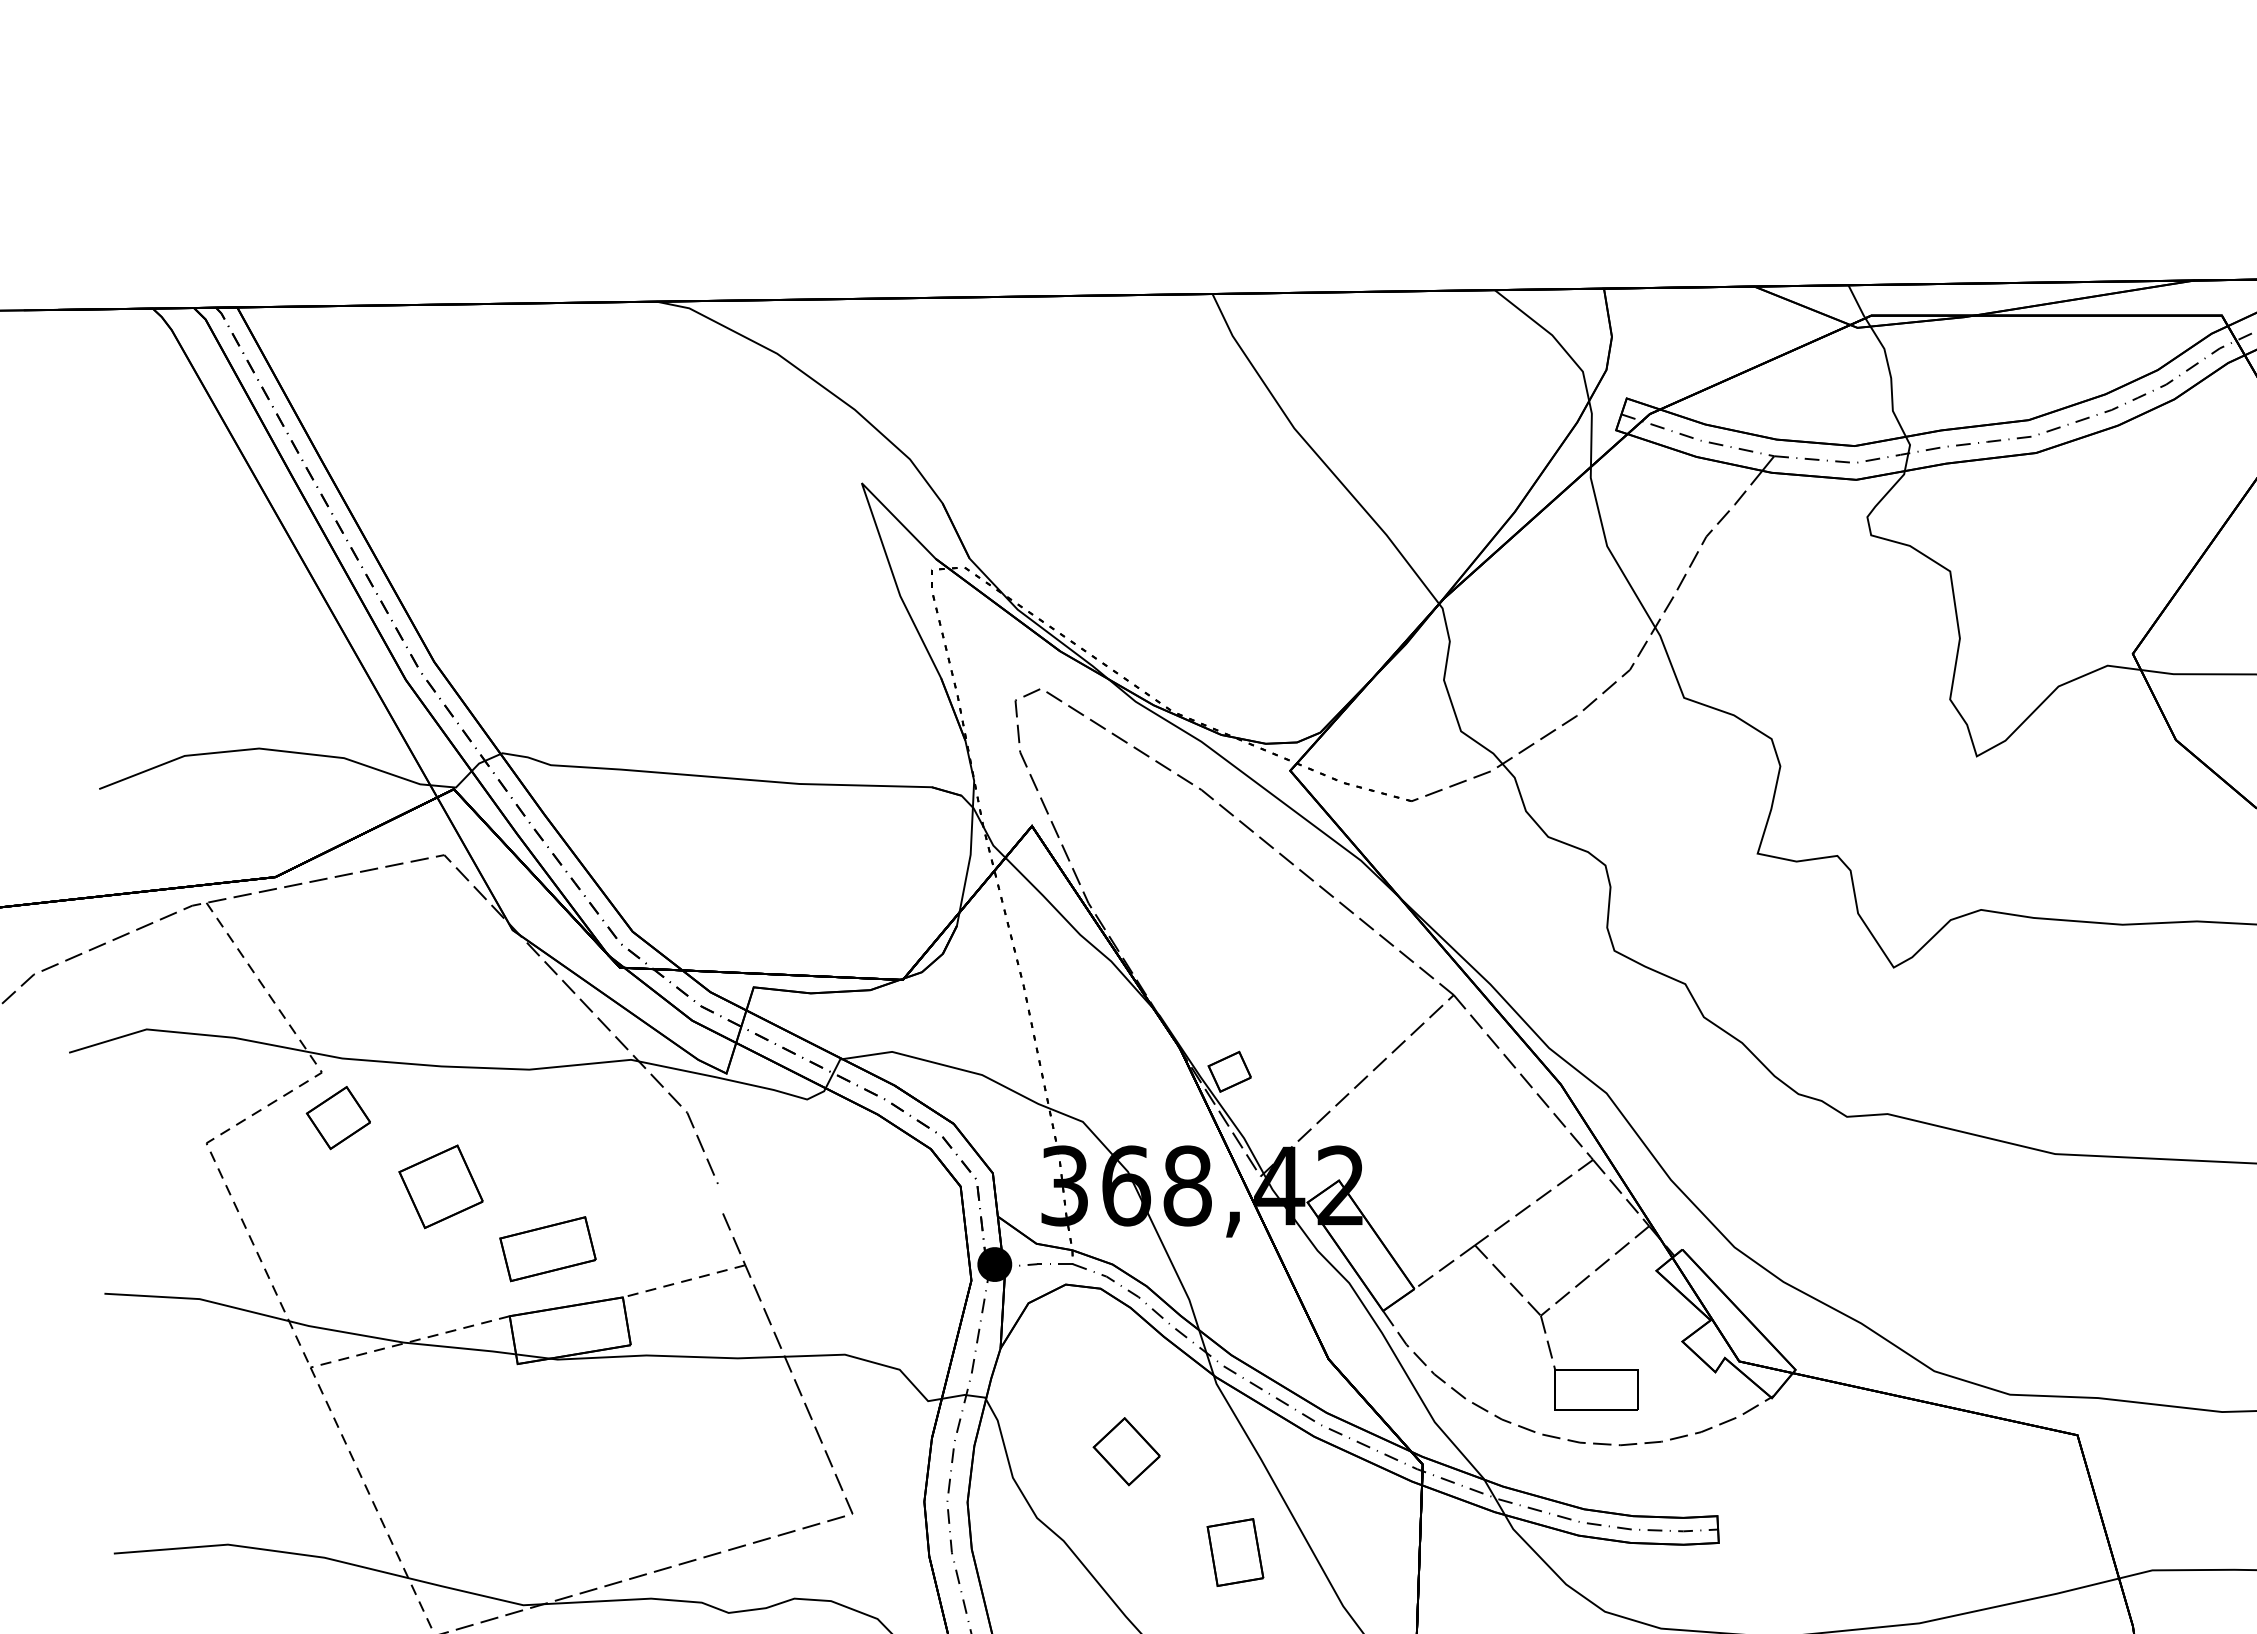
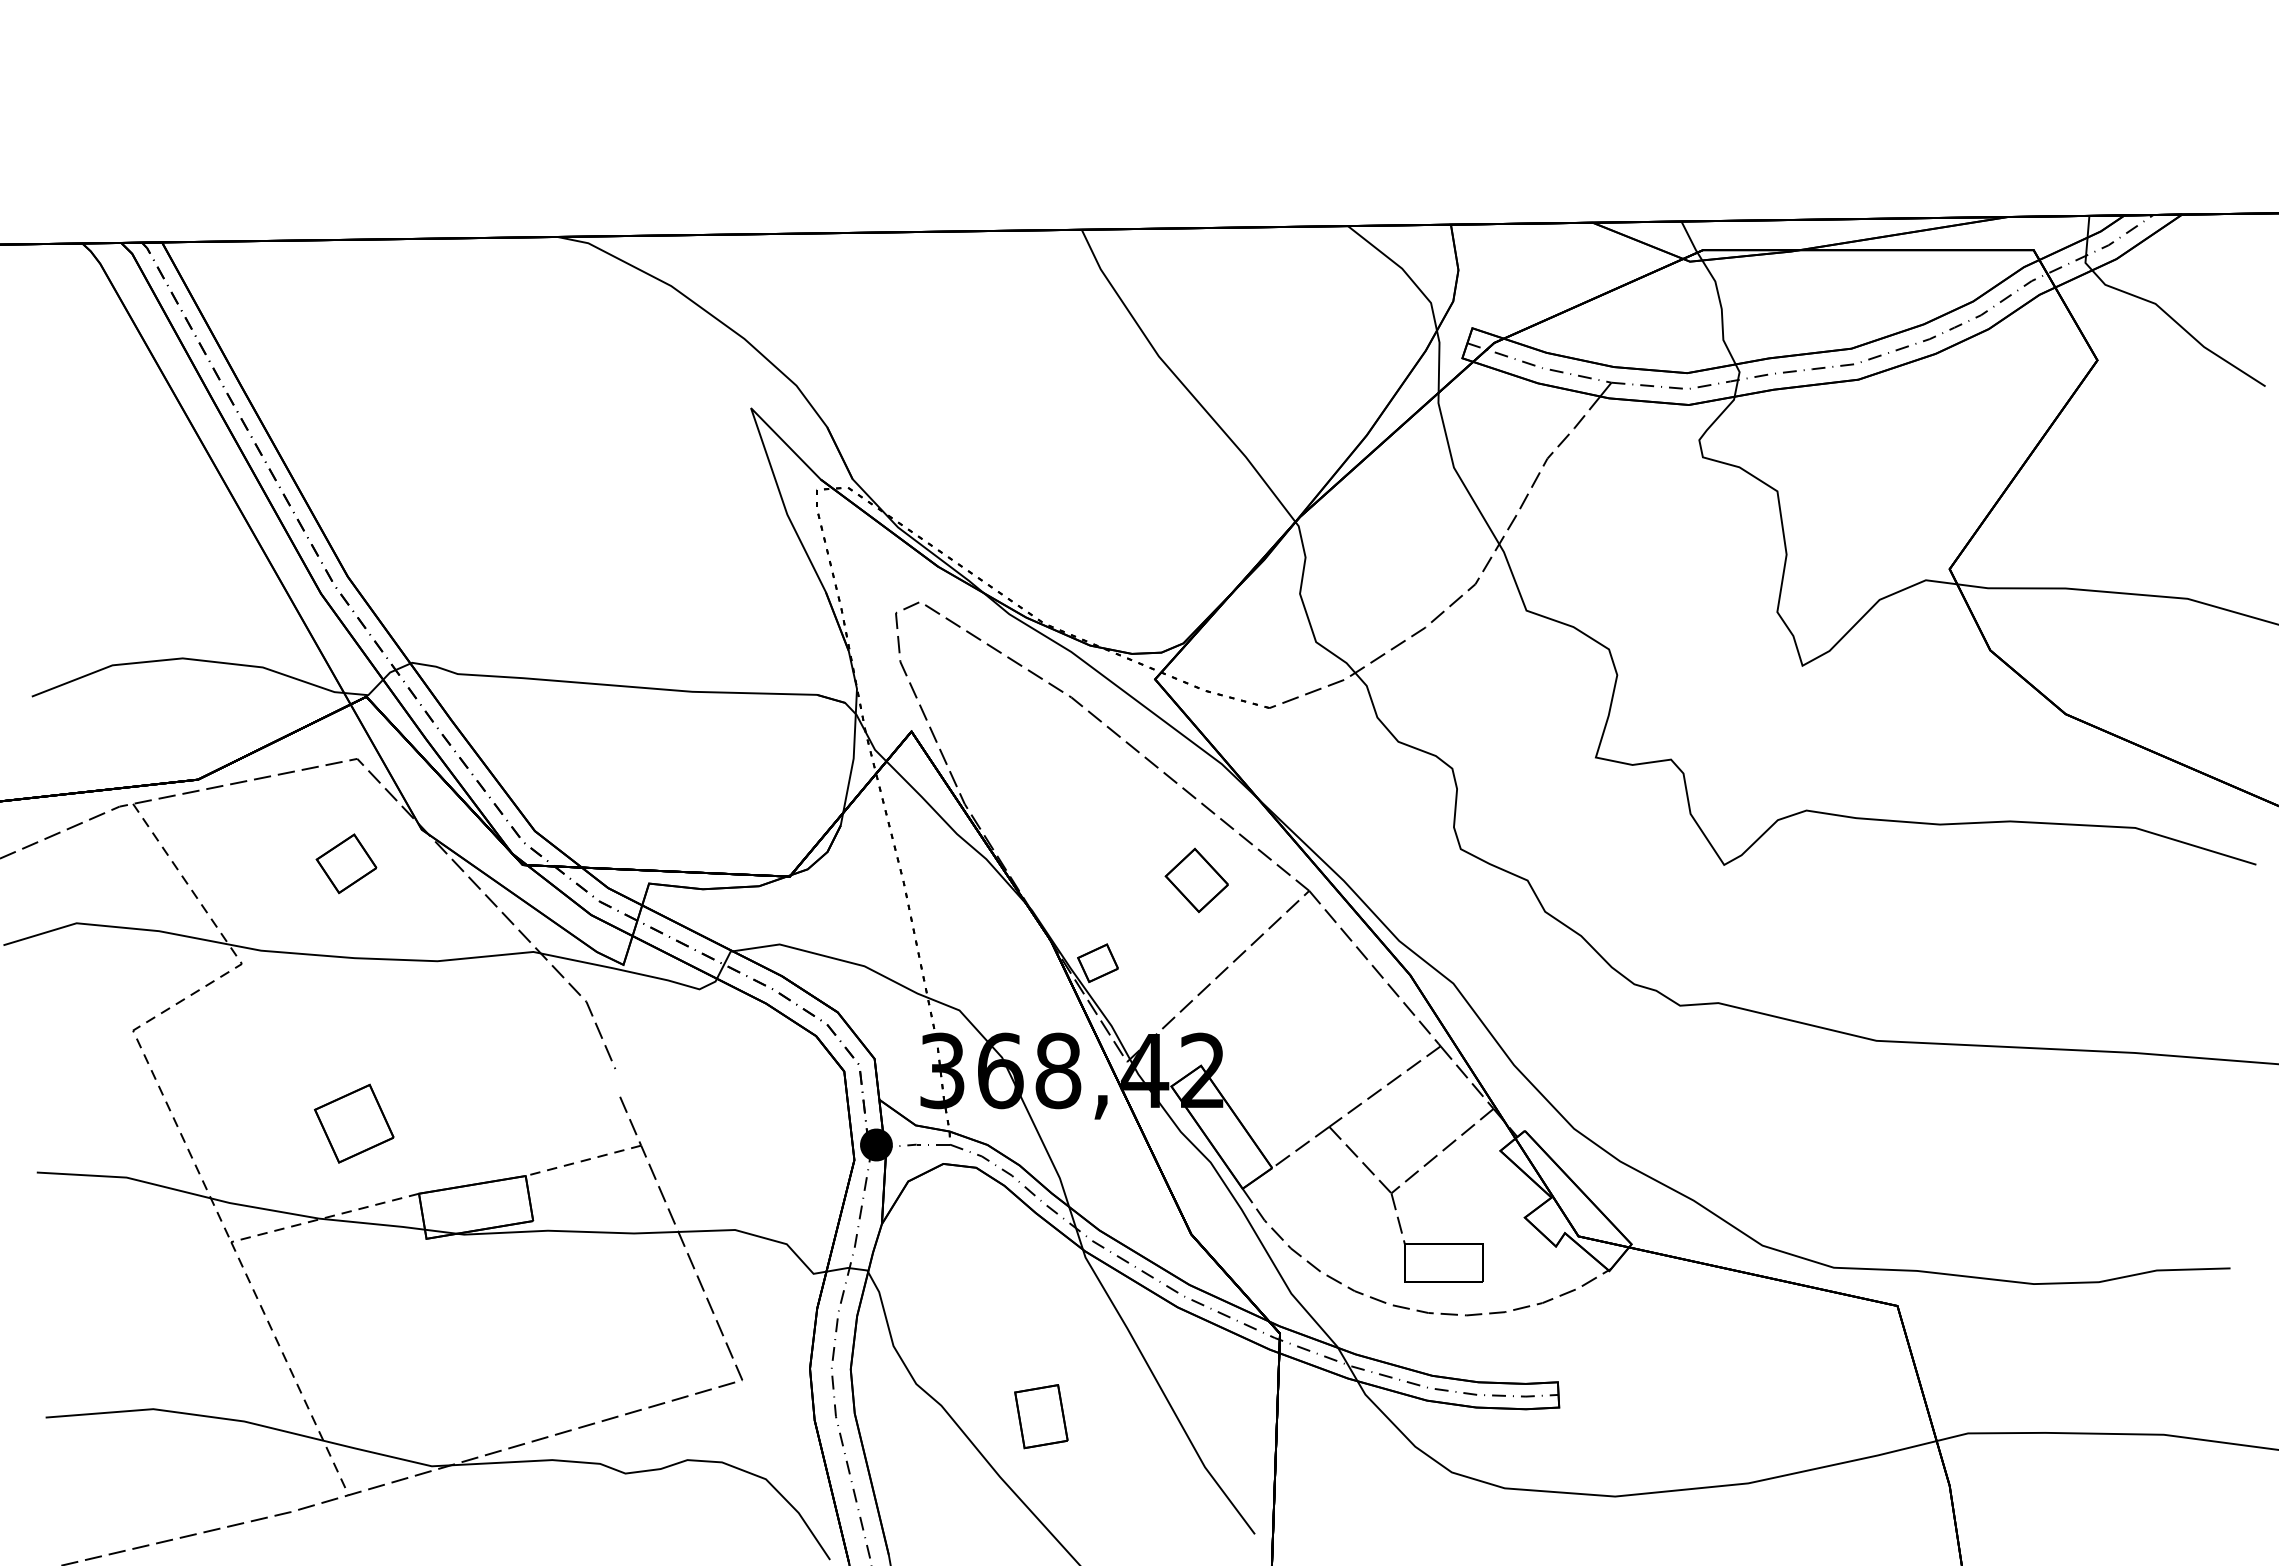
part: (338, 1117) -> (346, 863), moved
part: (441, 1186) -> (354, 1123), moved
part: (547, 1249) -> (454, 1130), removed
part: (1126, 1451) -> (1196, 880), moved
part: (1235, 1552) -> (1041, 1416), moved

